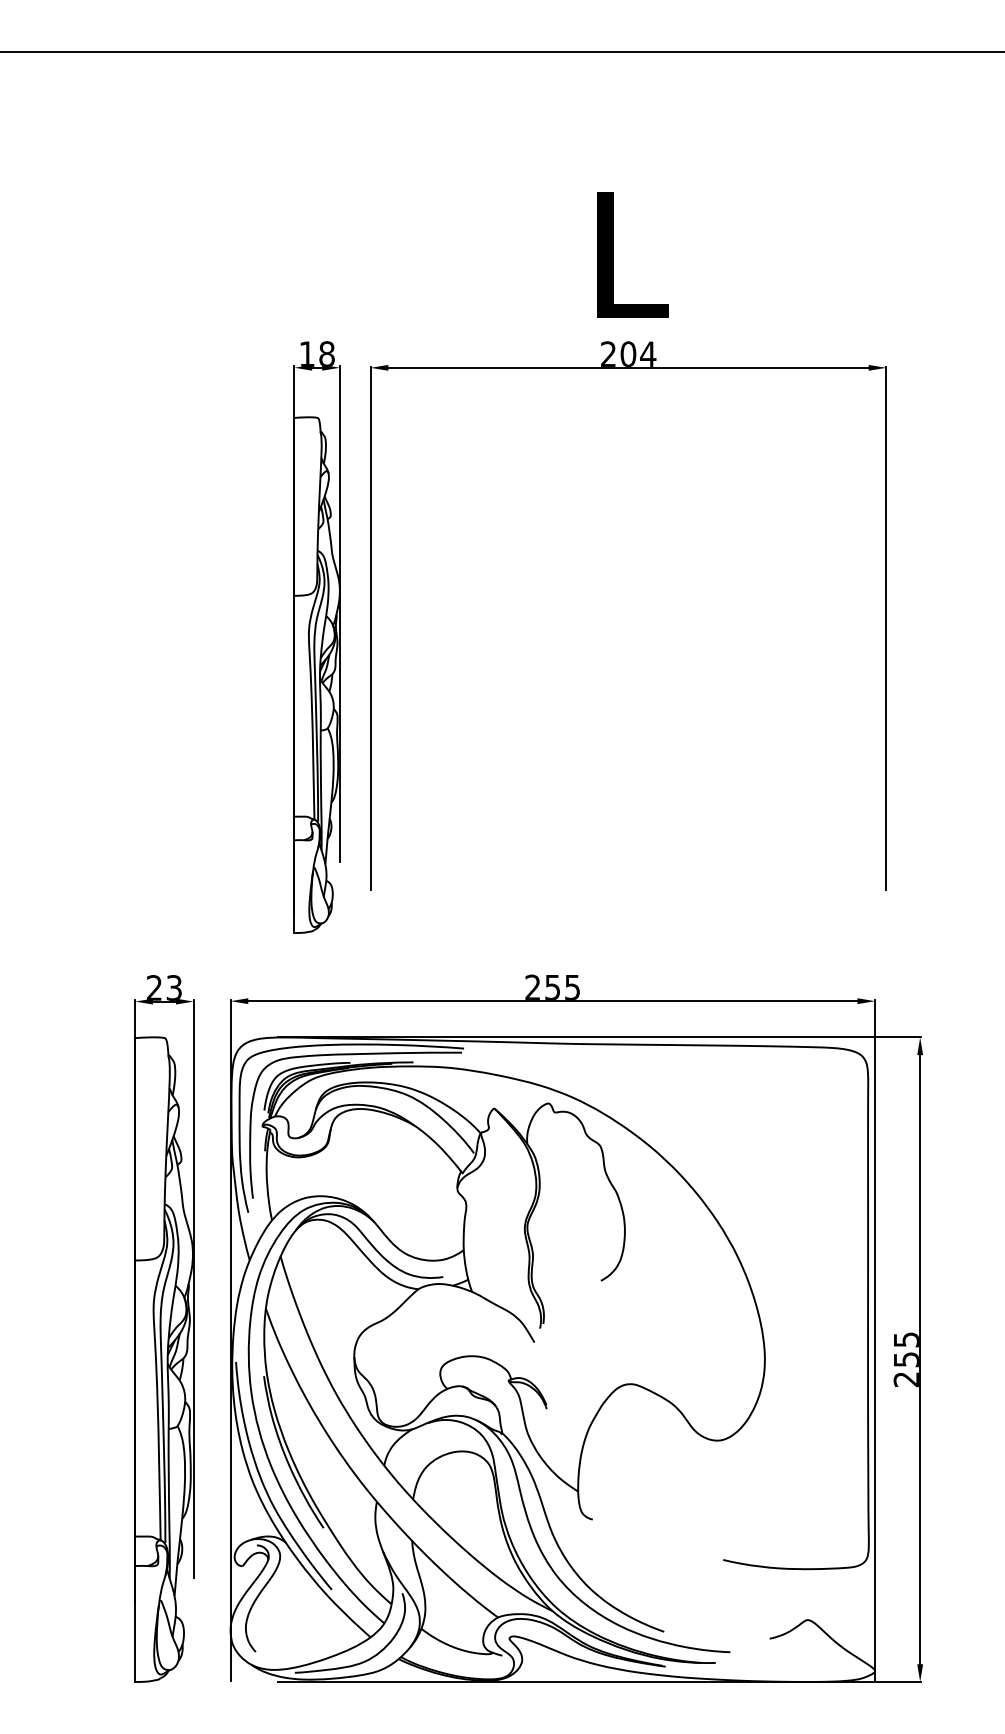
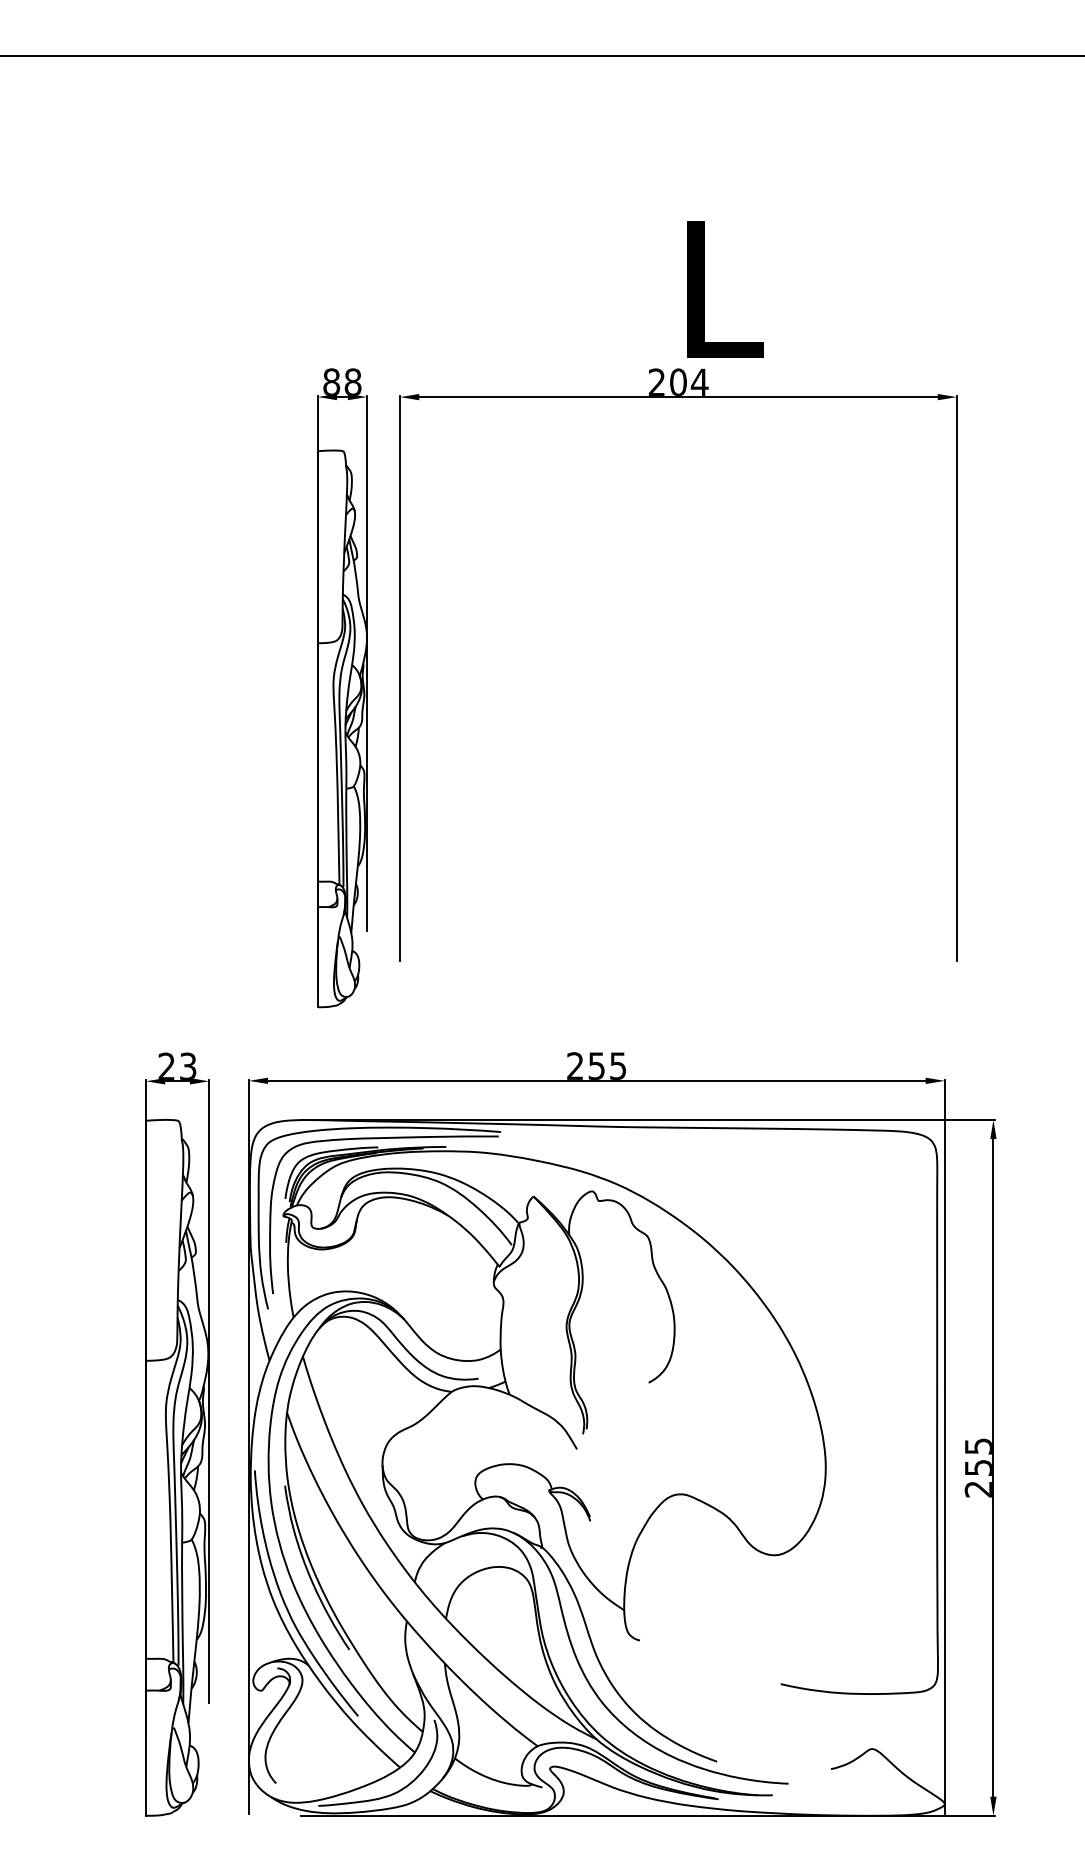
text: (633, 255) -> (725, 289), moved
text: (307, 353) -> (331, 381), 18 -> 88

